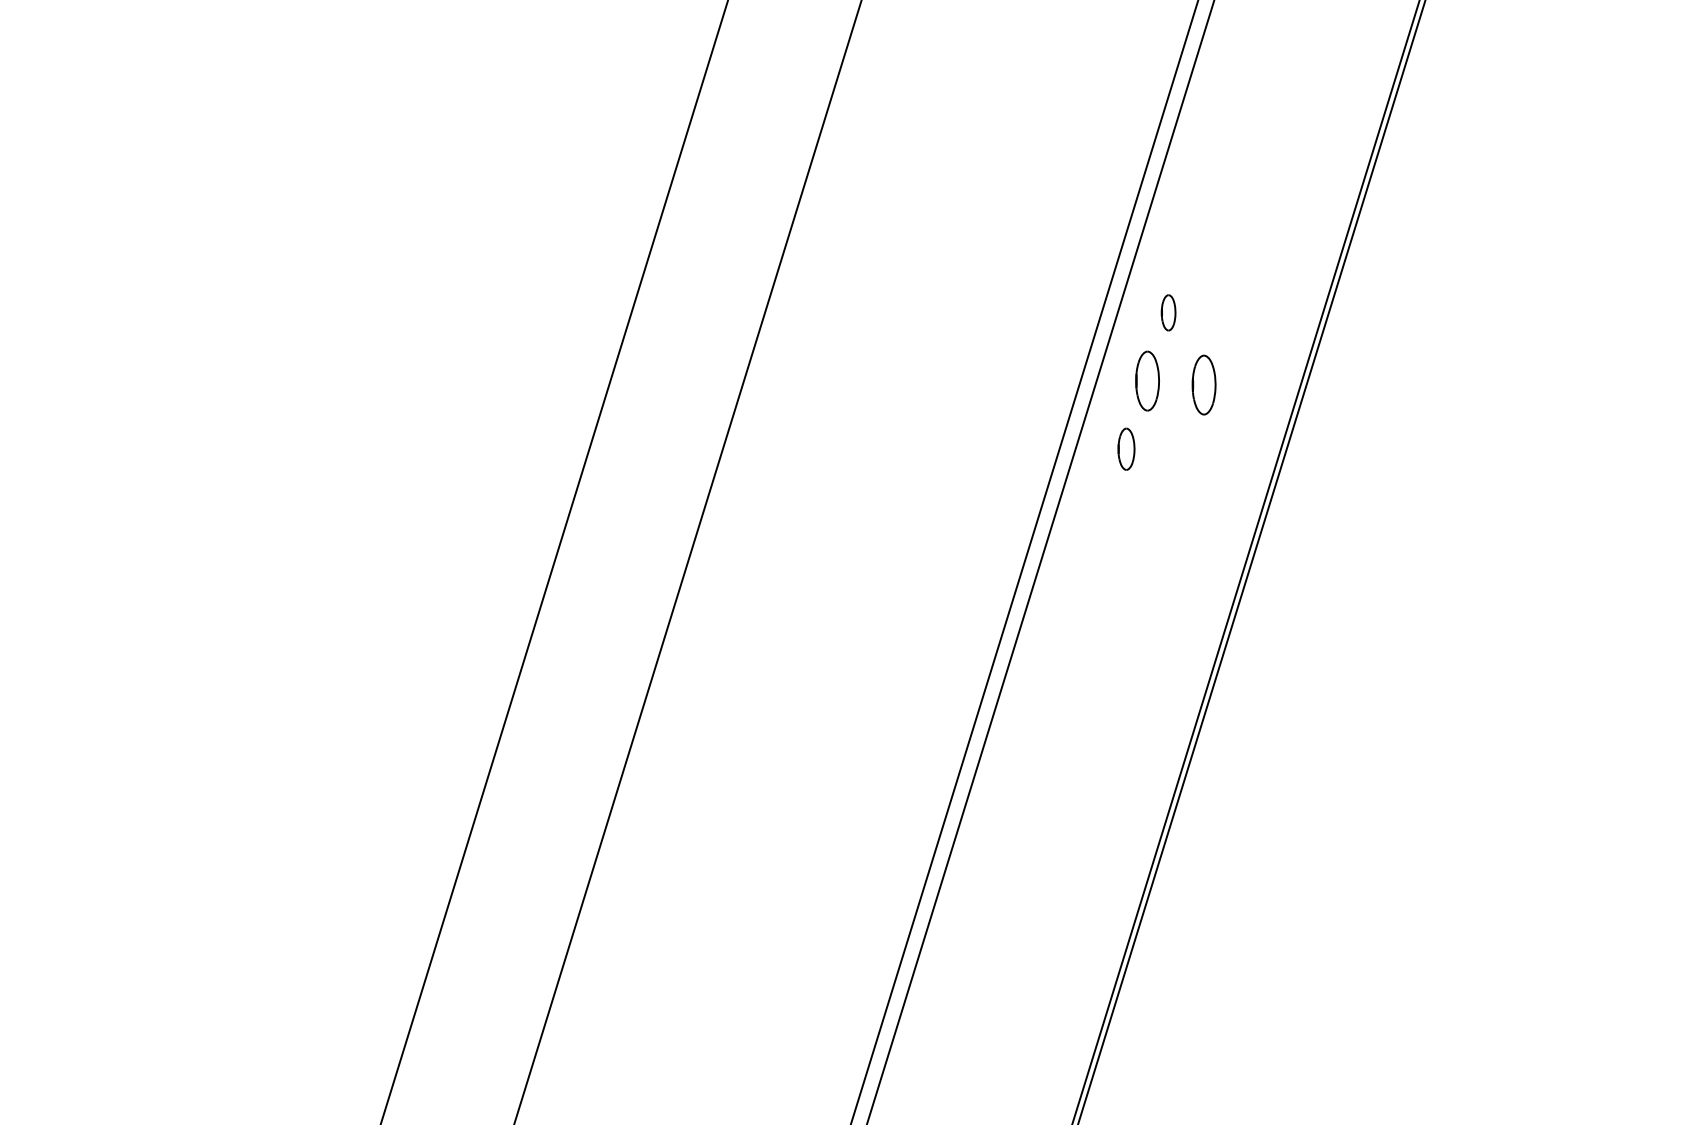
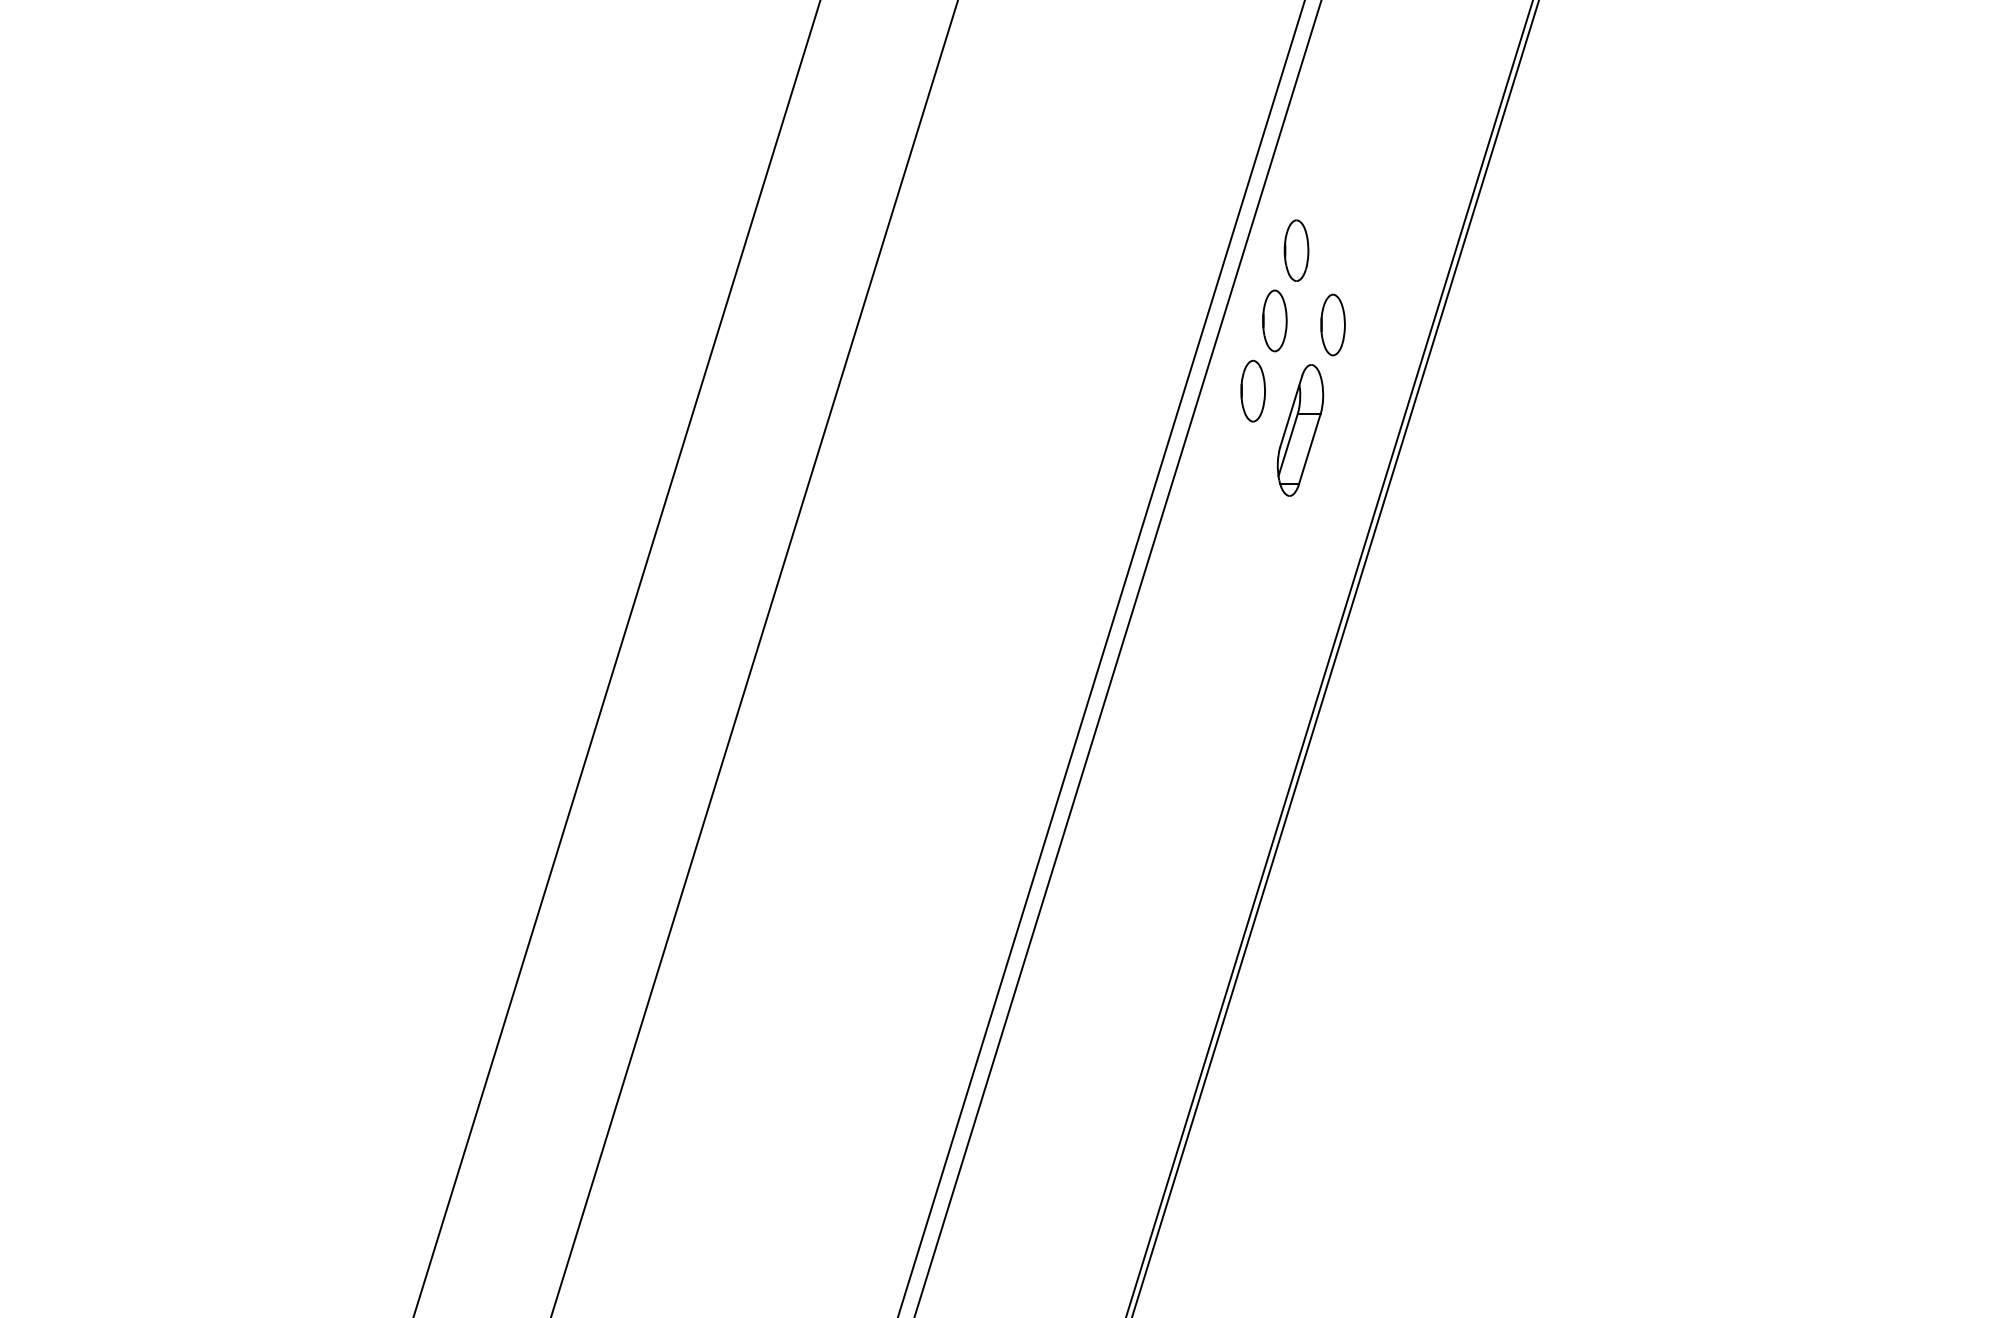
part: (1168, 312) -> (1296, 250), size x1.67
part: (1125, 448) -> (1252, 390), size x1.43
part: (1172, 487) -> (1300, 430), added

